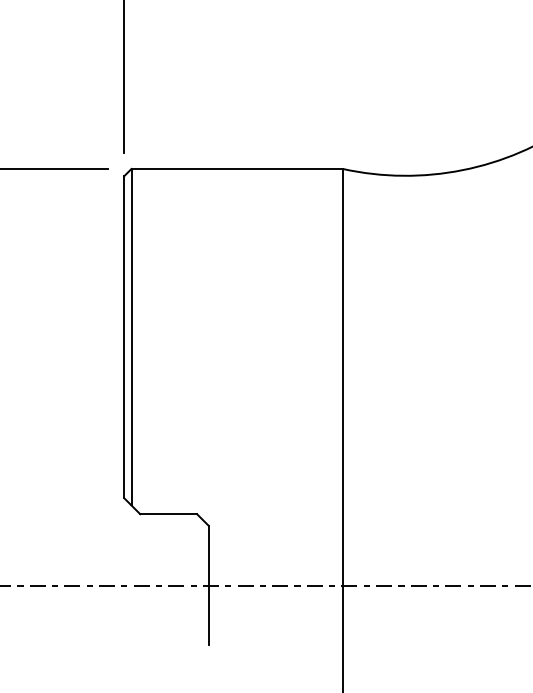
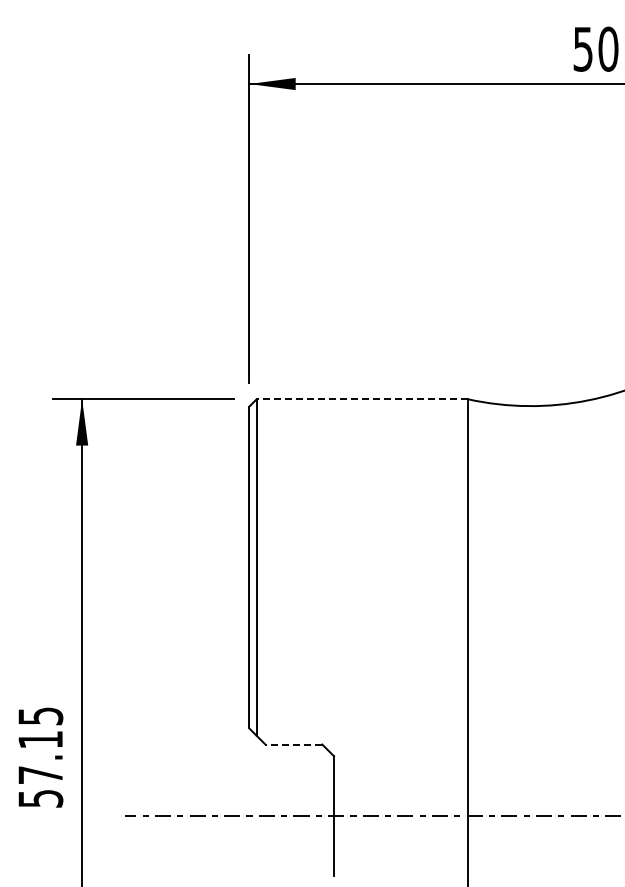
line: (237, 169) -> (362, 399), solid -> dashed
line: (168, 514) -> (293, 744), solid -> dashed

